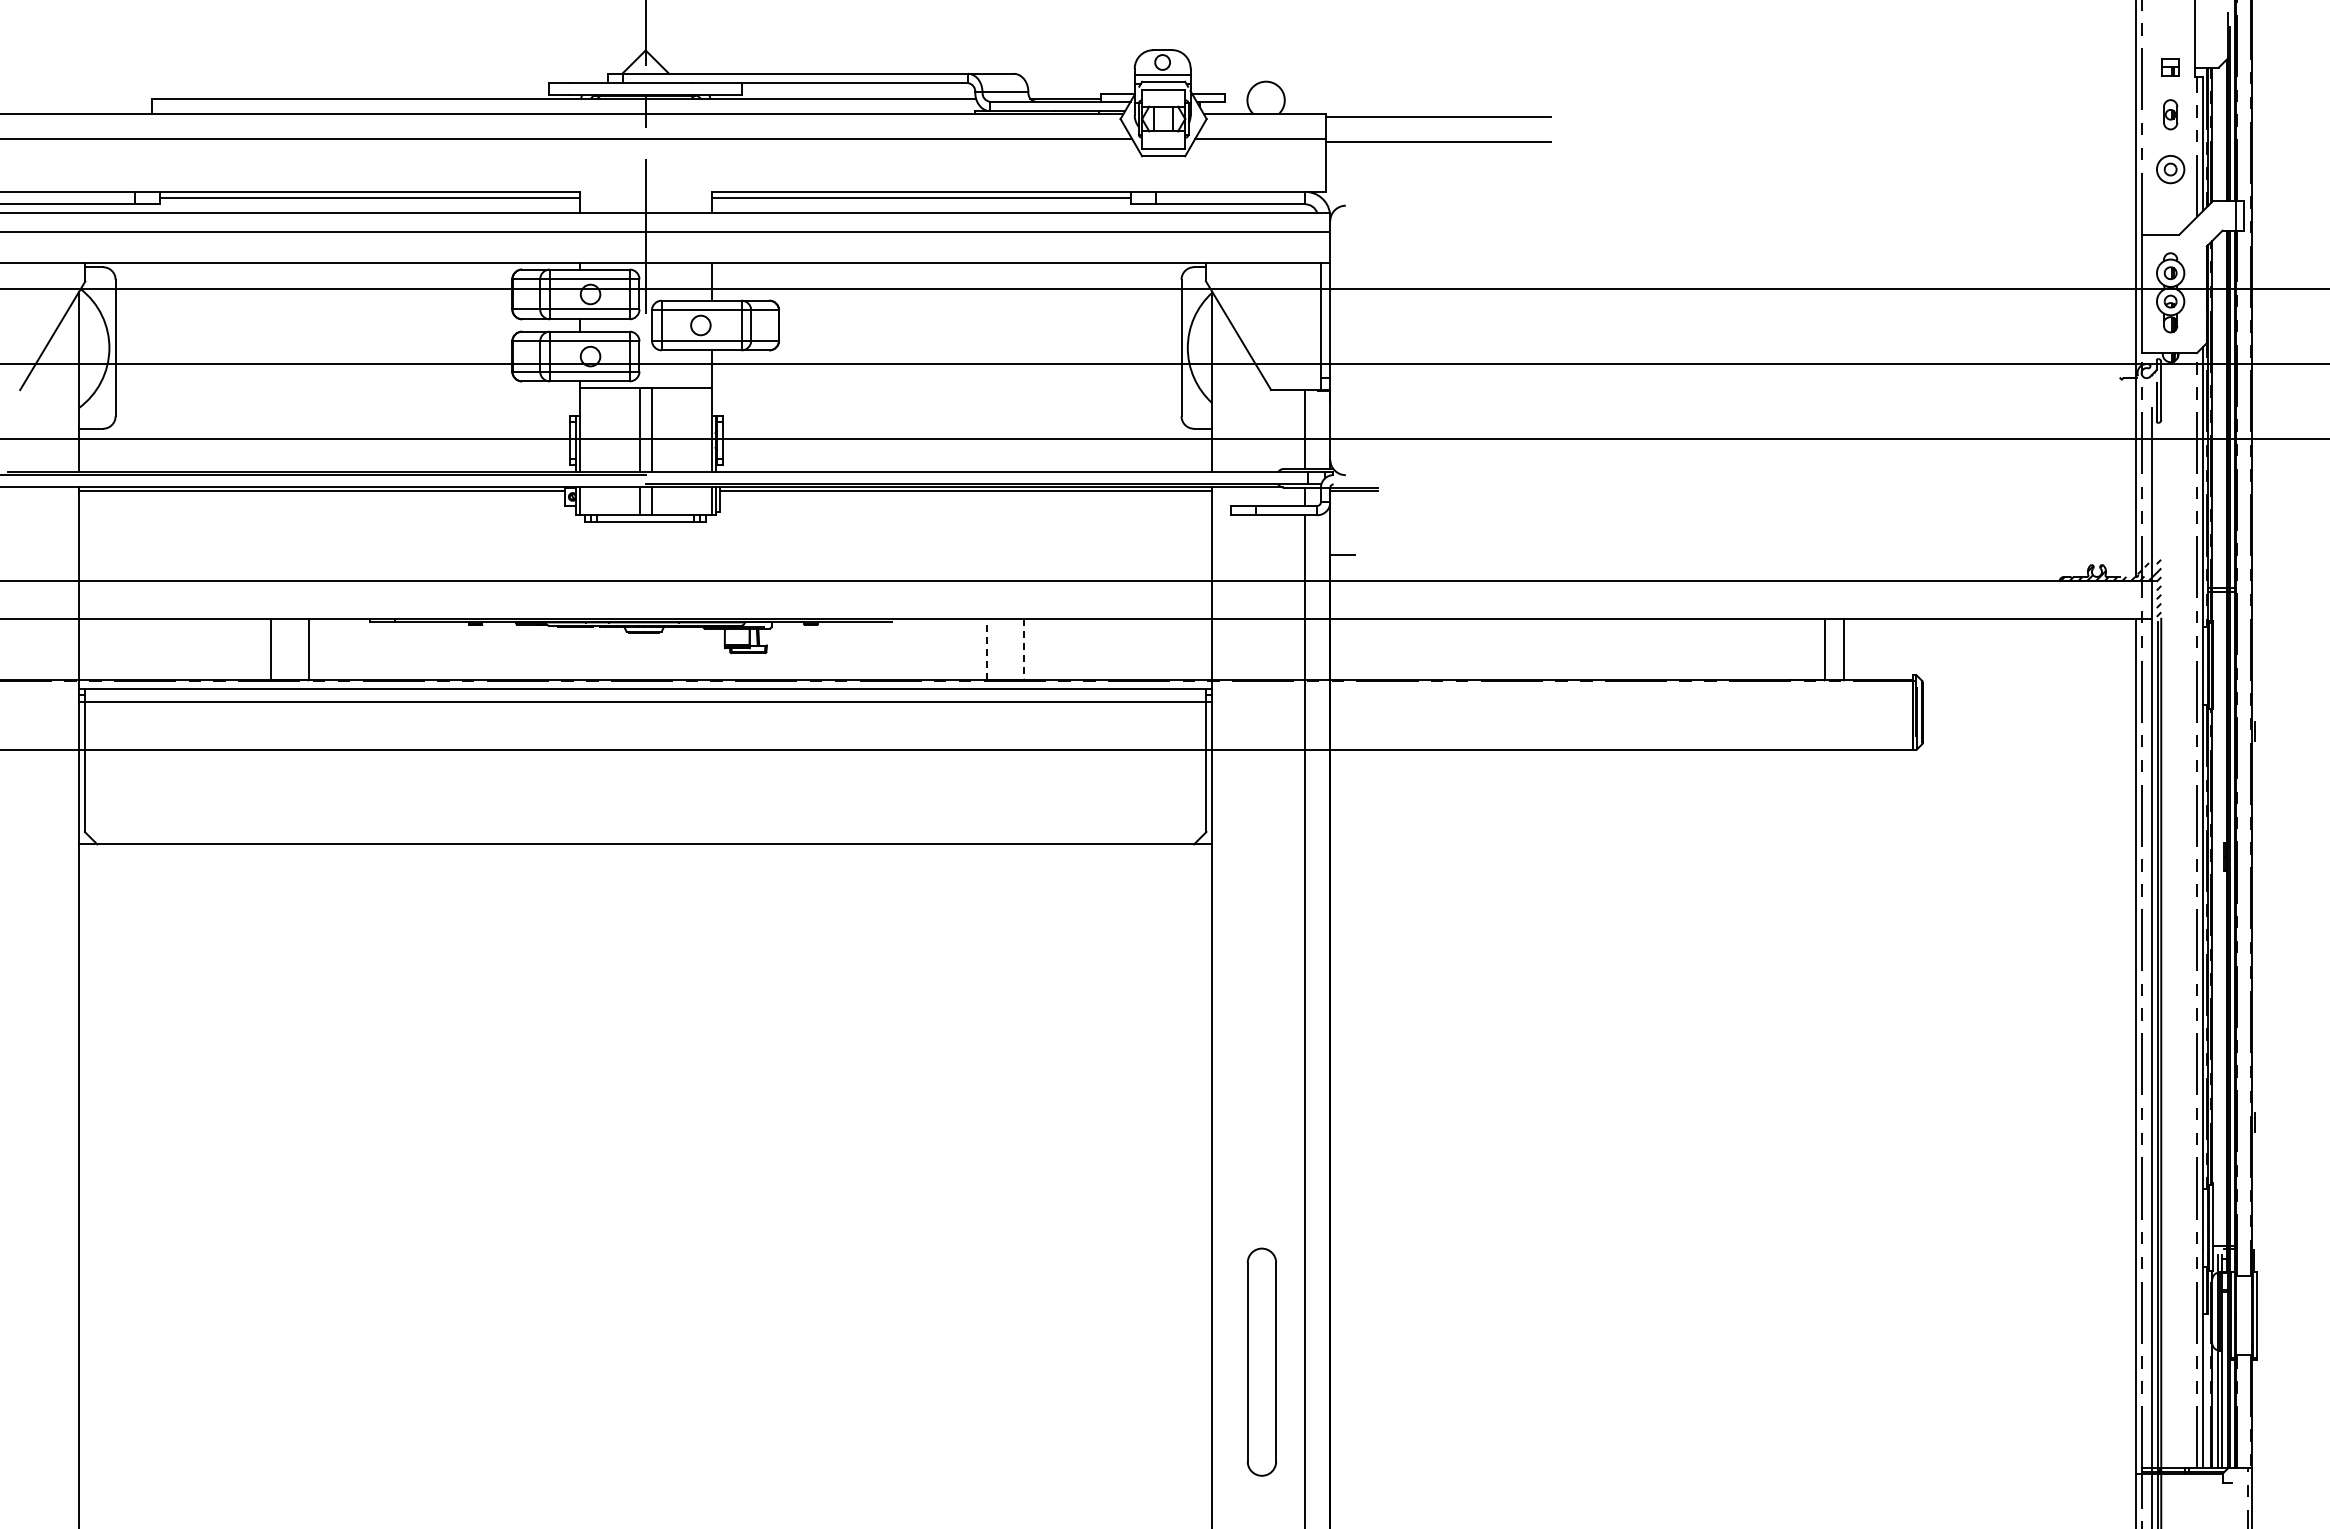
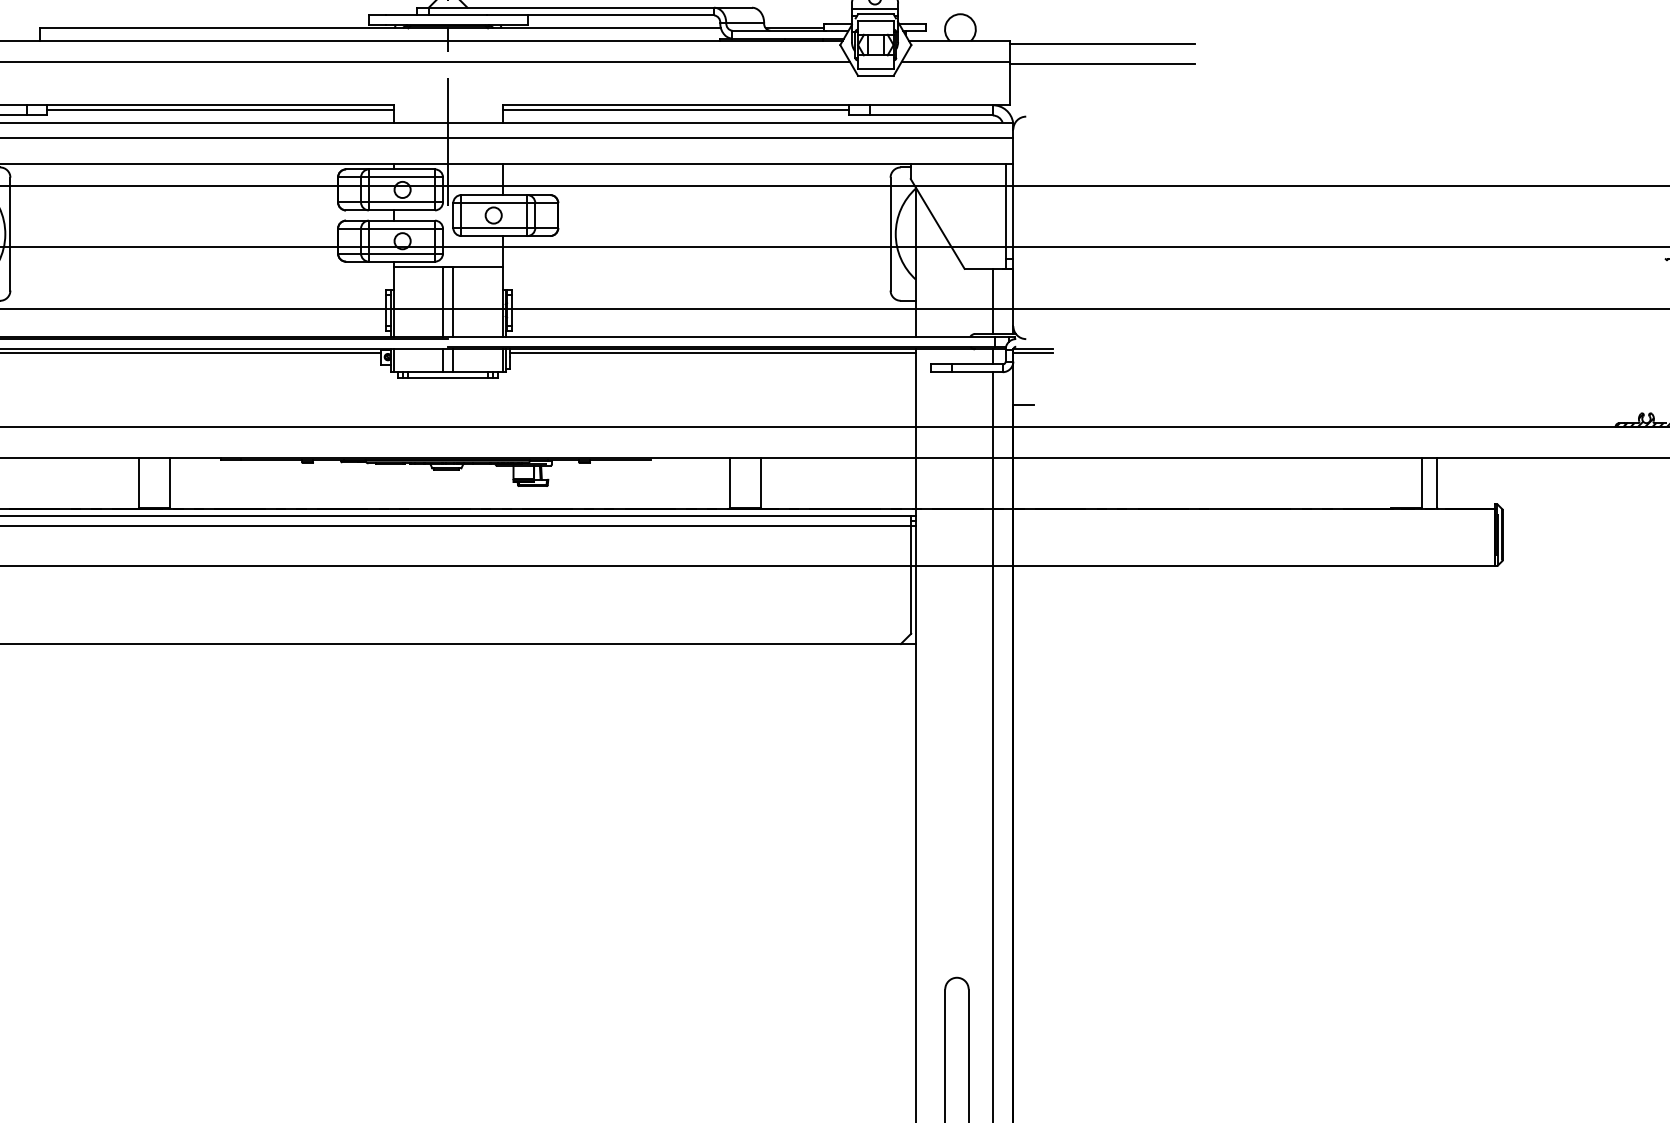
line: (986, 649) -> (729, 483), dashed -> solid
line: (1024, 649) -> (760, 483), dashed -> solid

